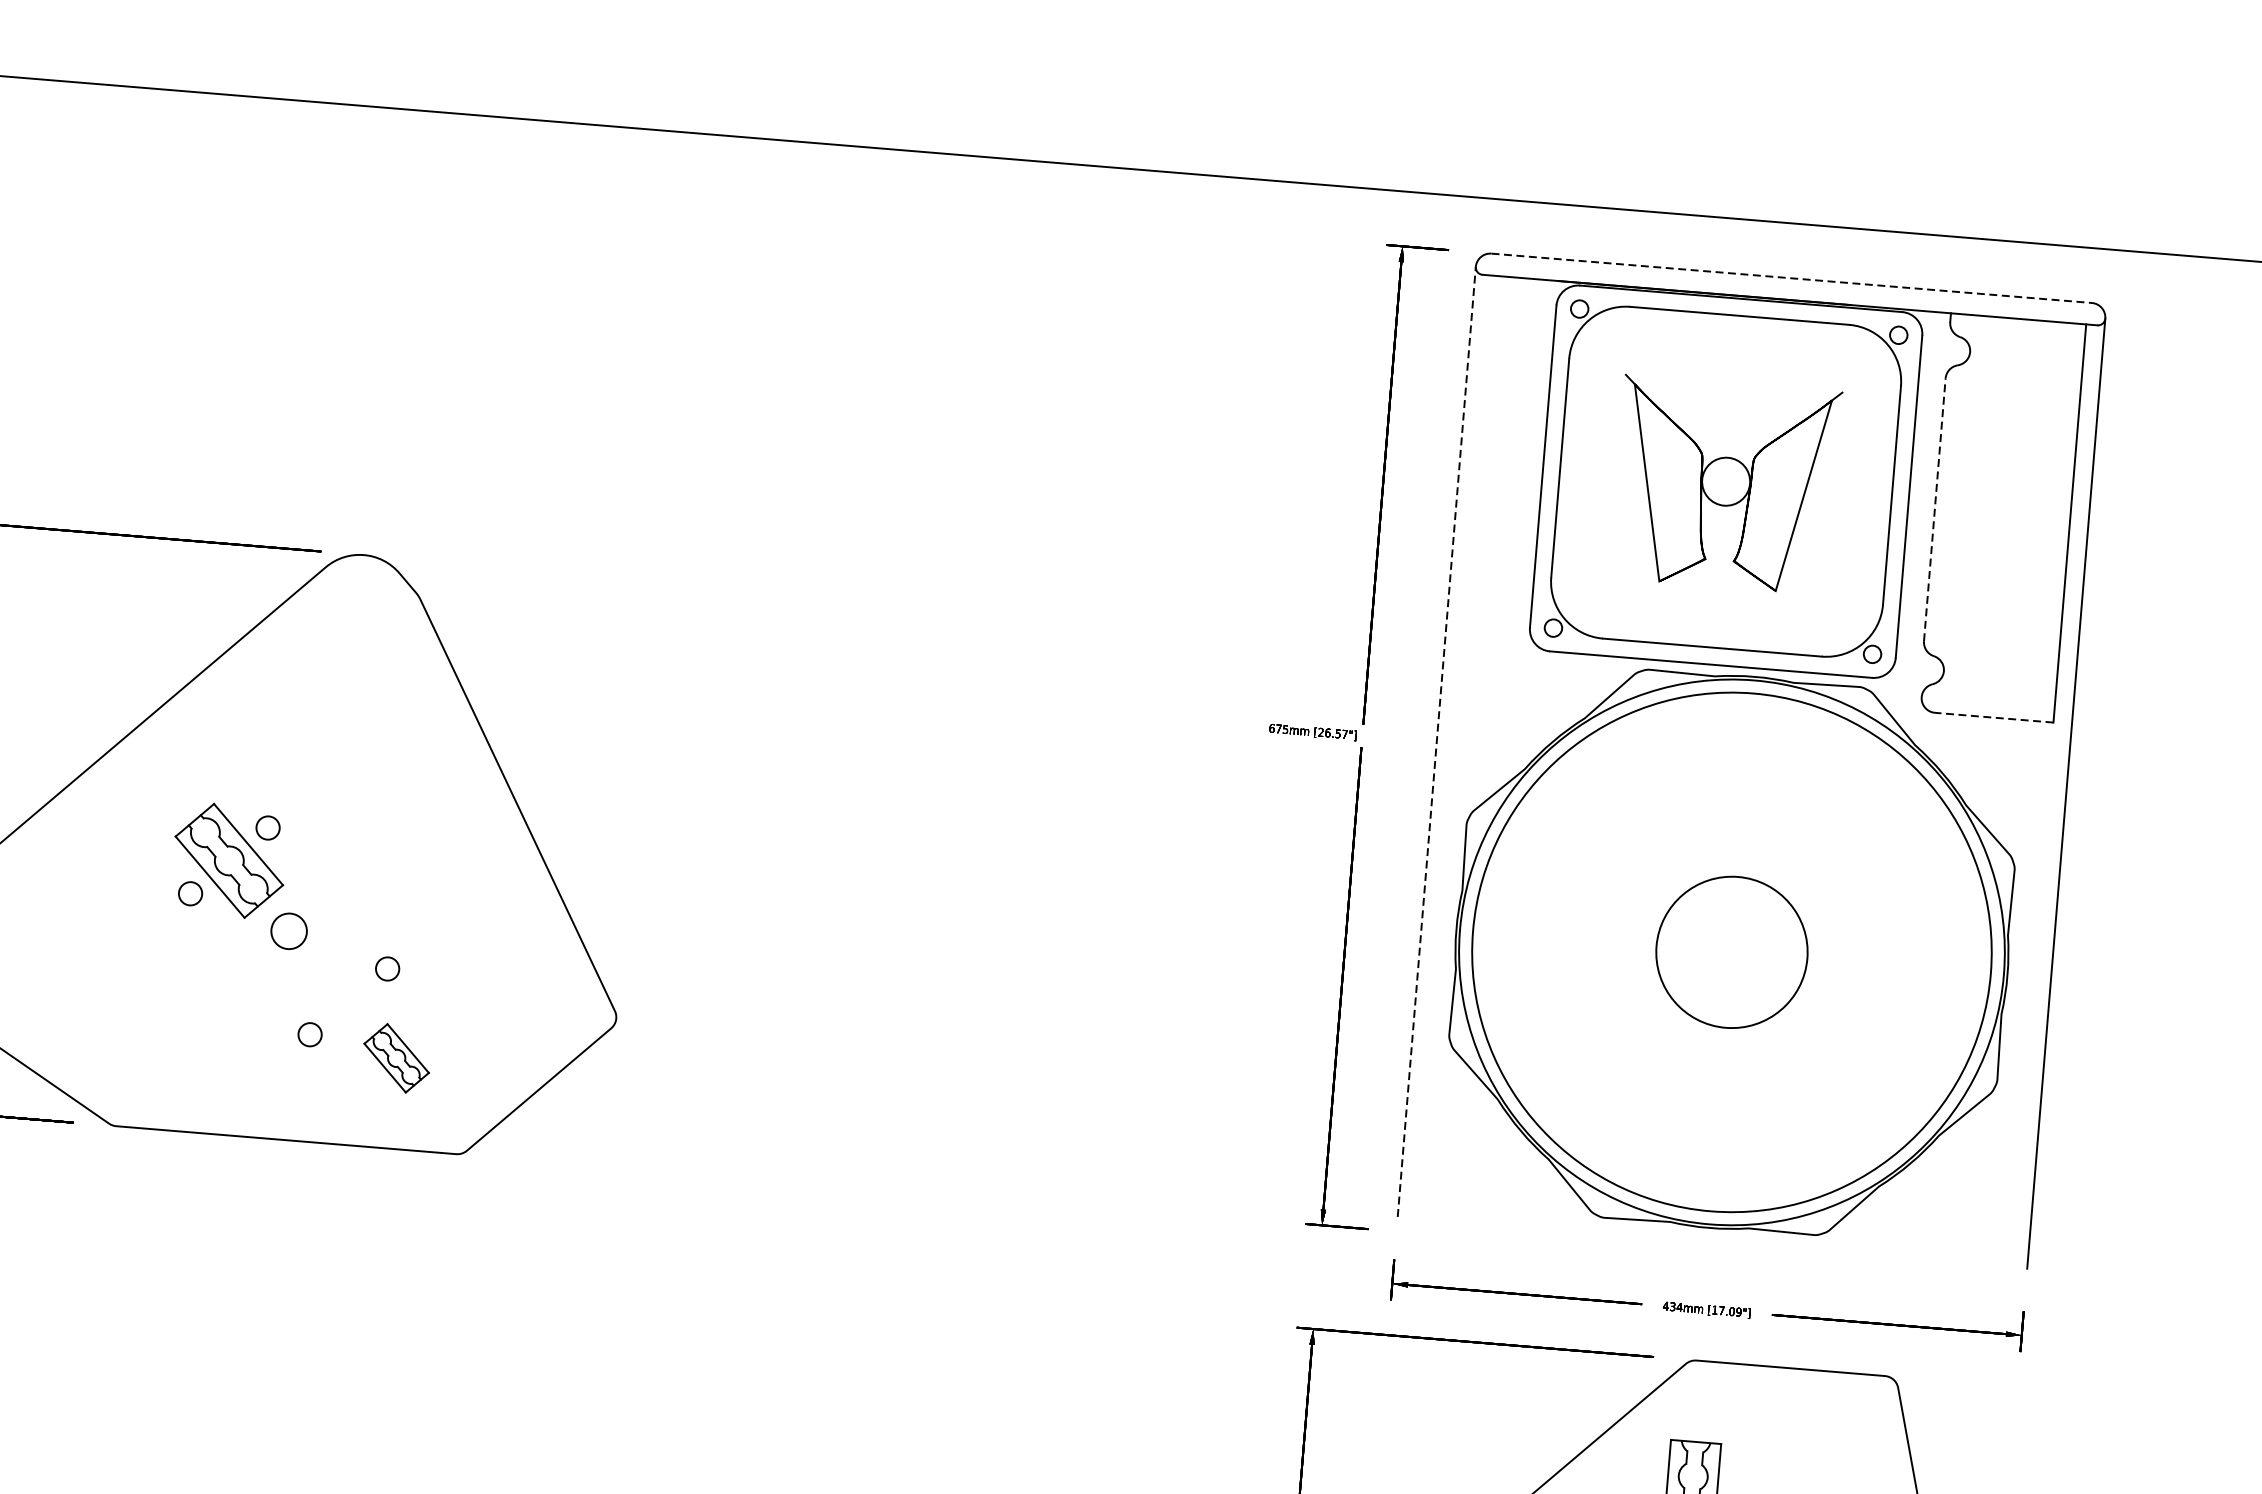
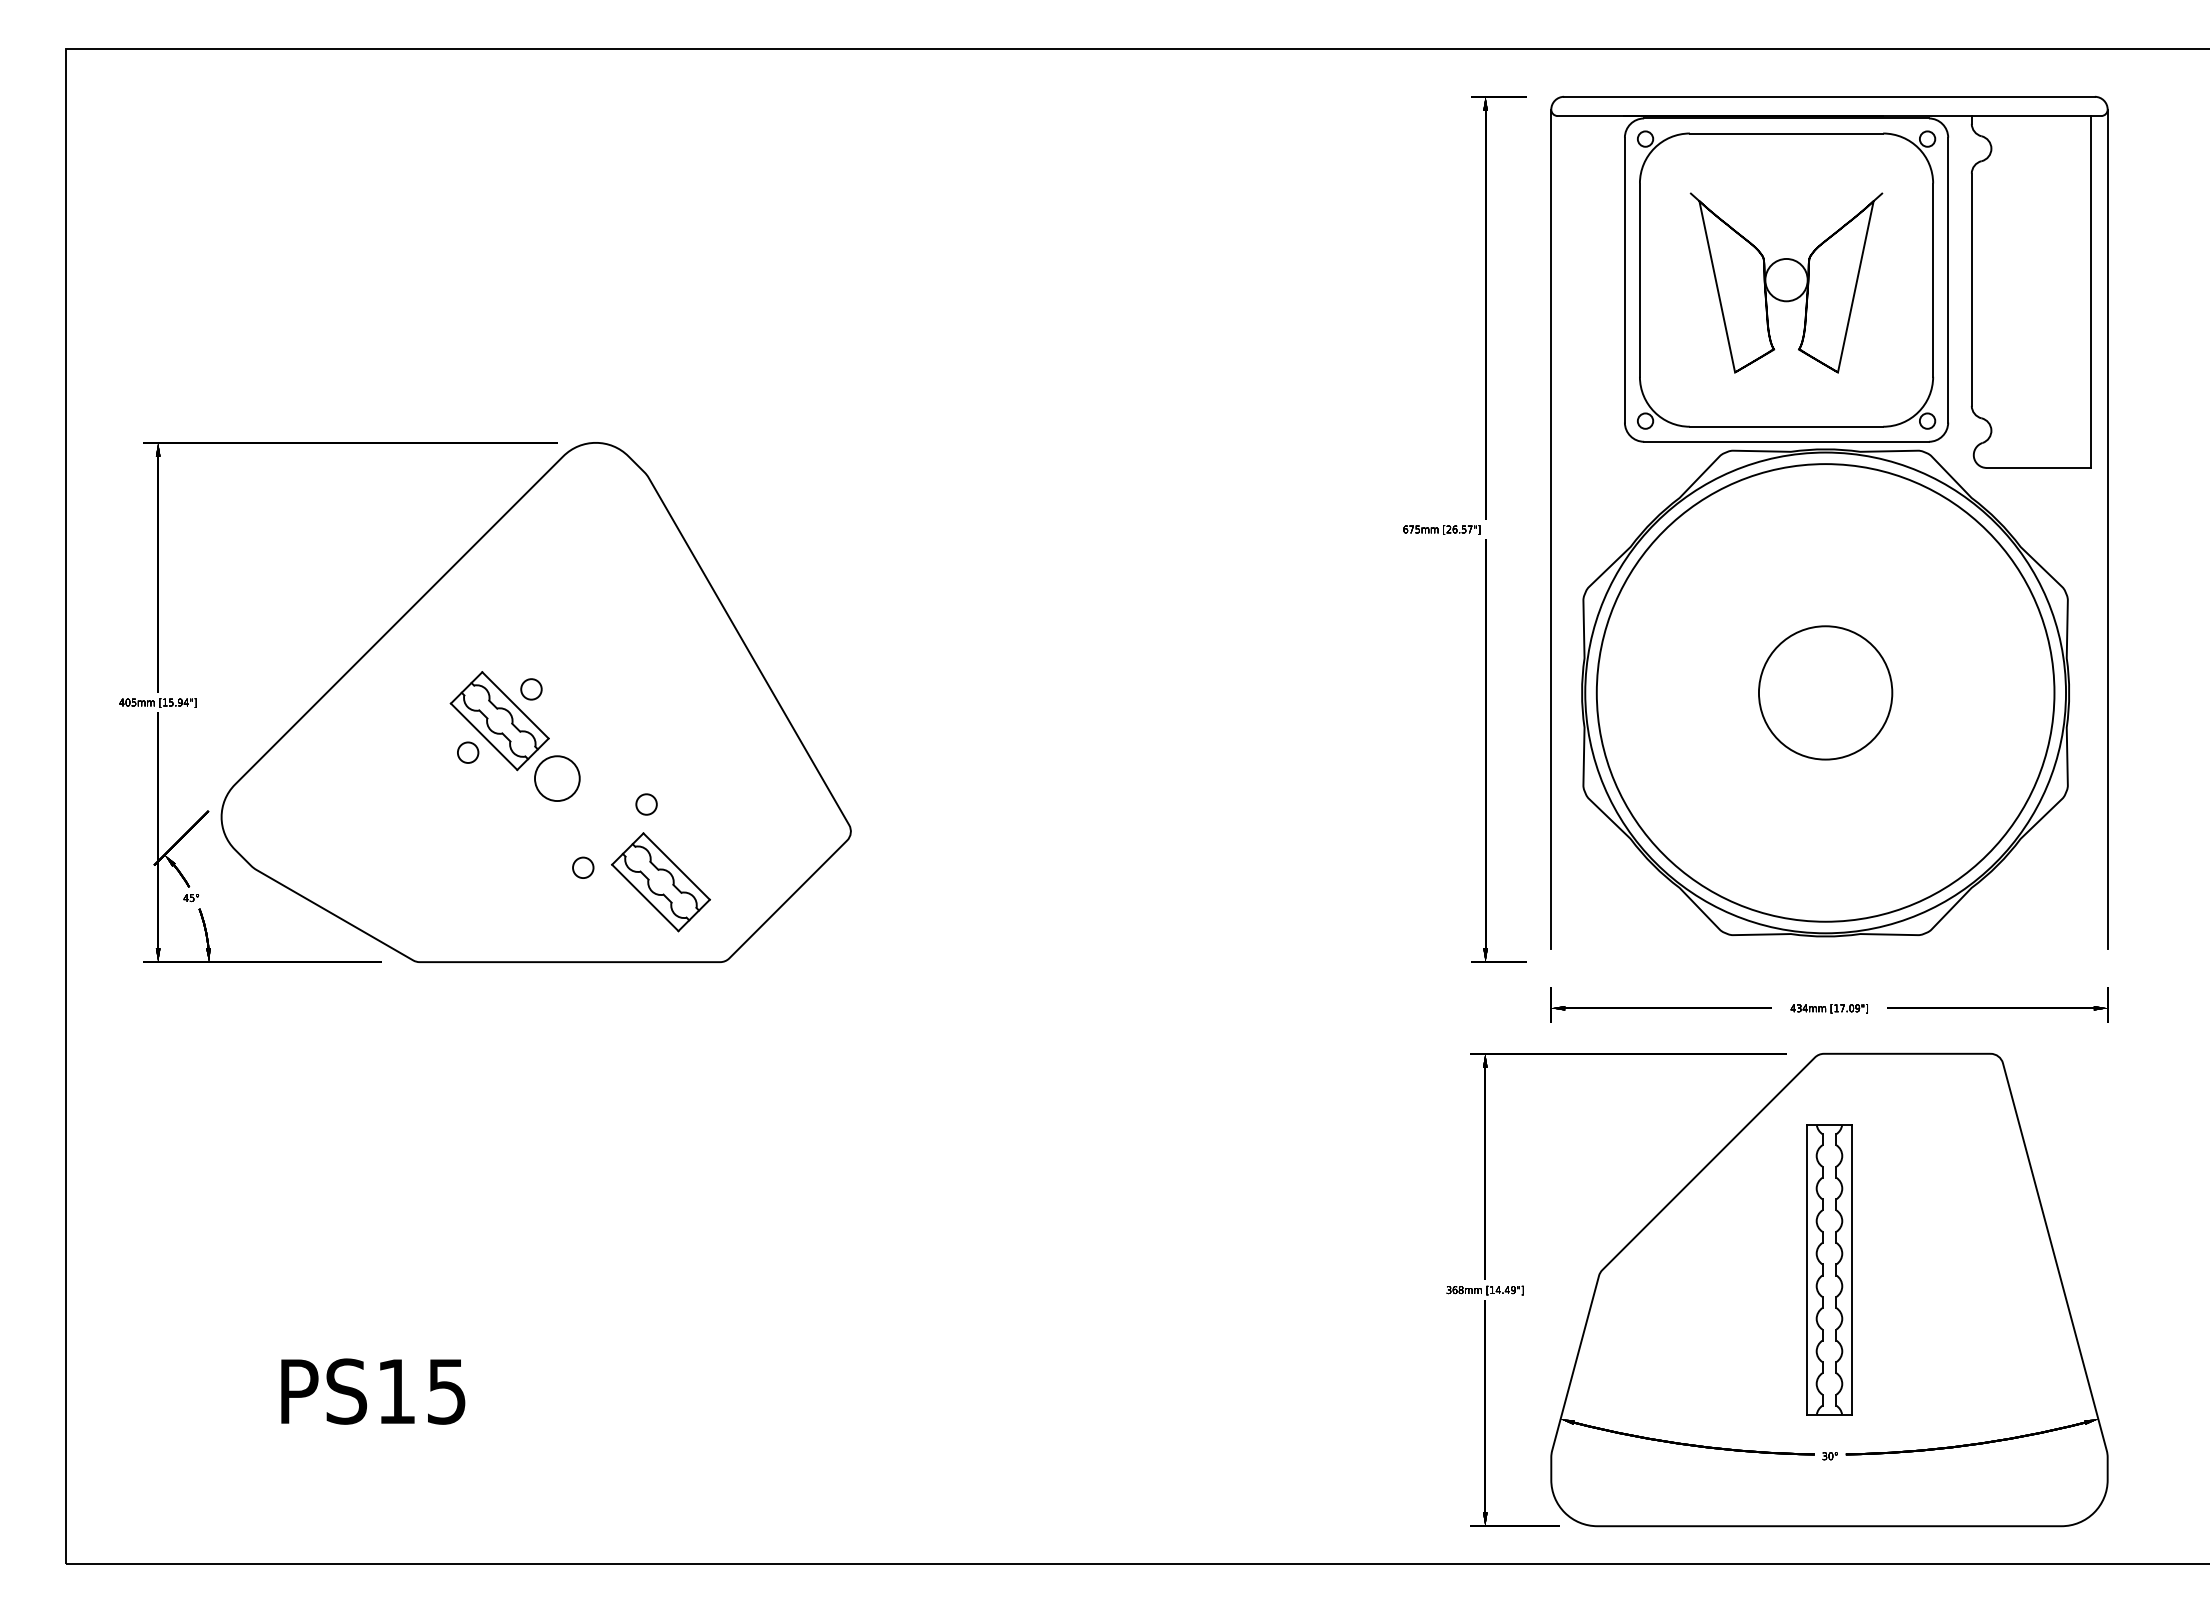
line: (1791, 277) -> (1829, 96), dashed -> solid
line: (1934, 509) -> (1971, 289), dashed -> solid
line: (1993, 717) -> (2038, 467), dashed -> solid
line: (1437, 741) -> (1551, 529), dashed -> solid
circle: (289, 931) -> (557, 778), size x1.43
part: (396, 1058) -> (660, 882), size x1.67

